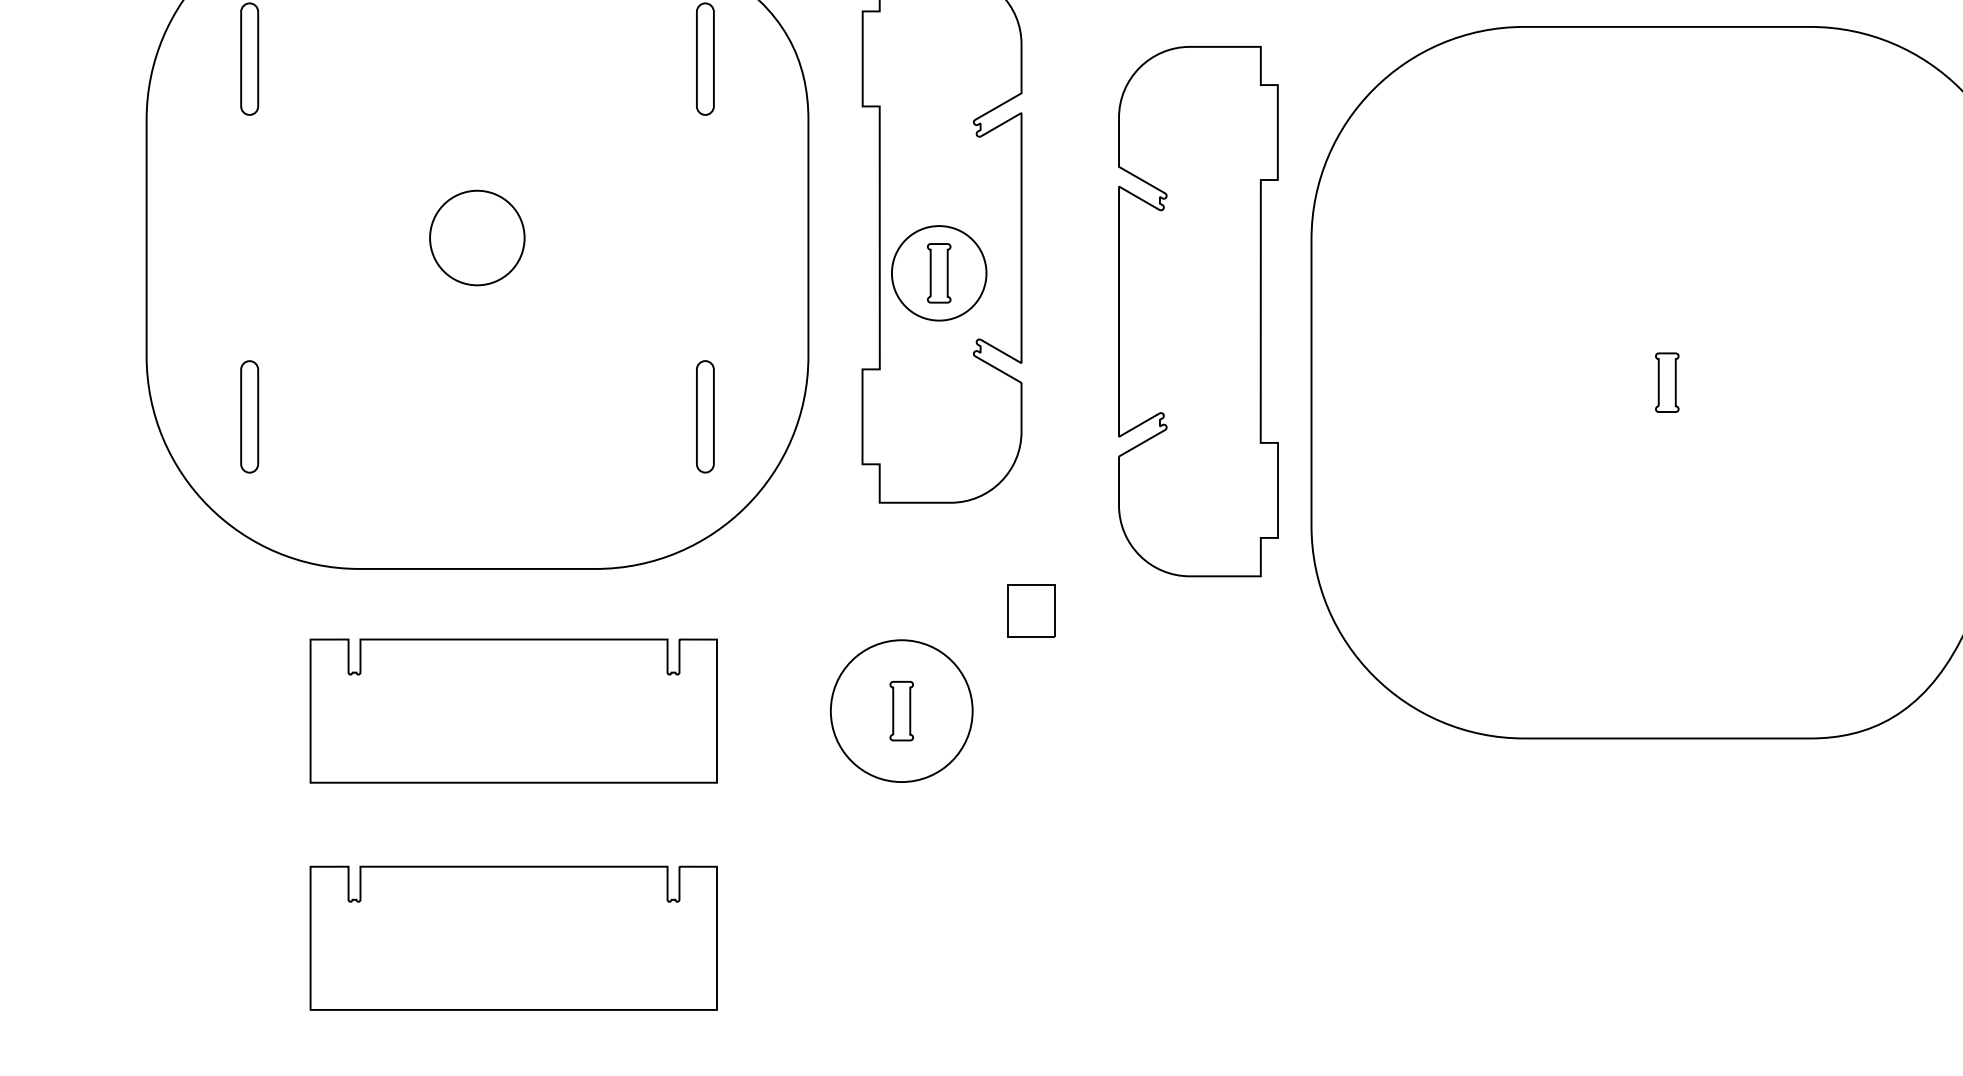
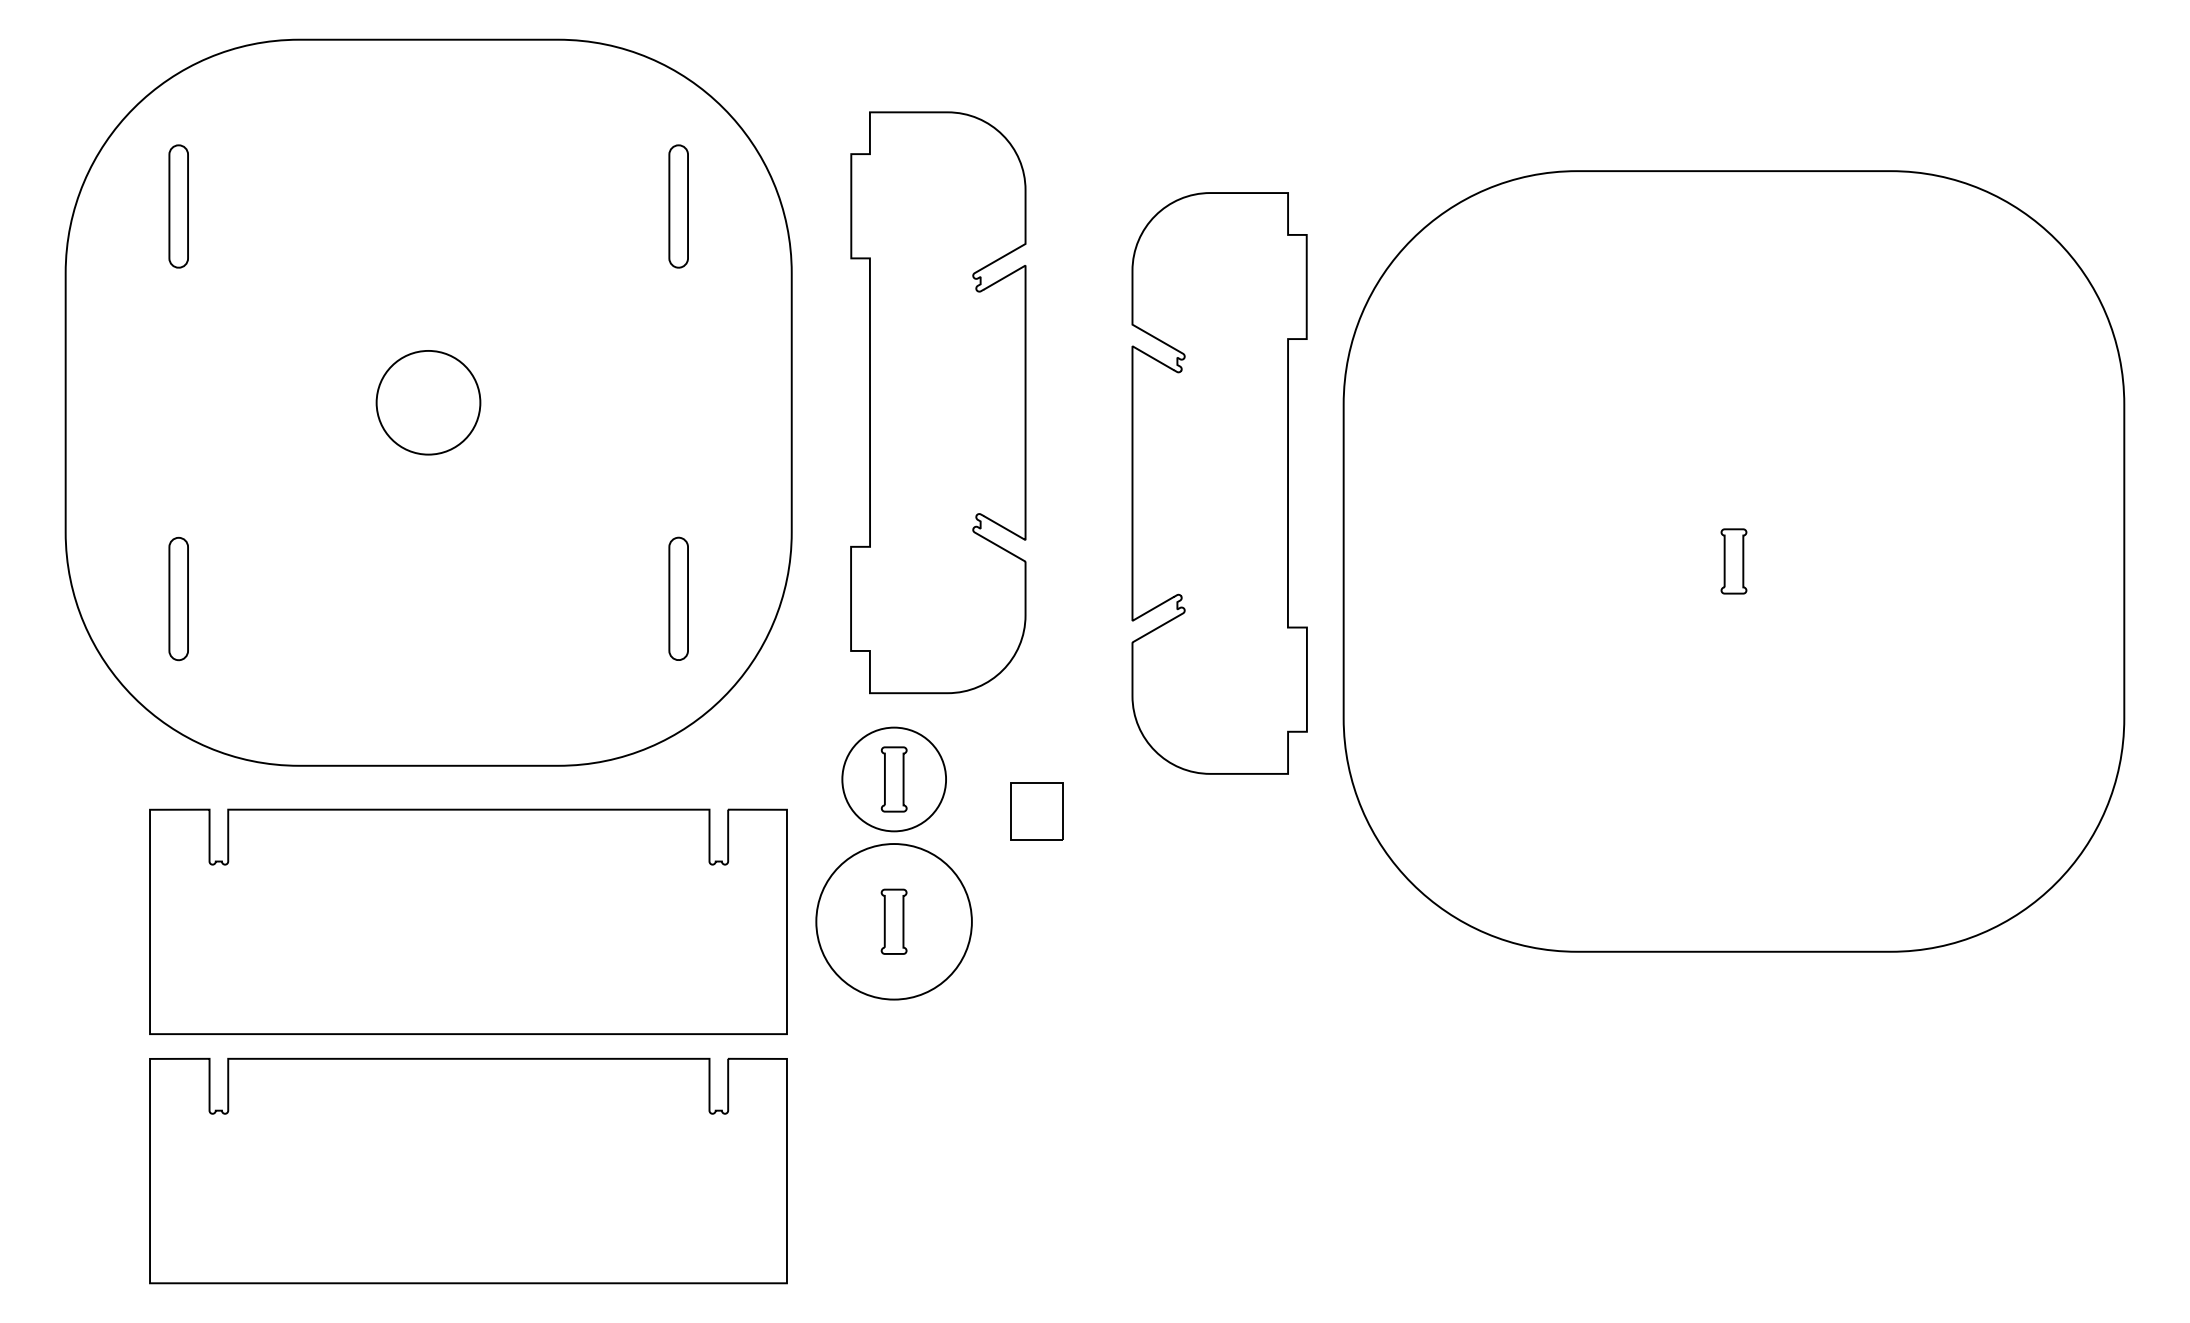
part: (938, 273) -> (893, 779), moved
part: (513, 710) -> (468, 921), size x1.43
part: (513, 937) -> (468, 1170), size x1.43

